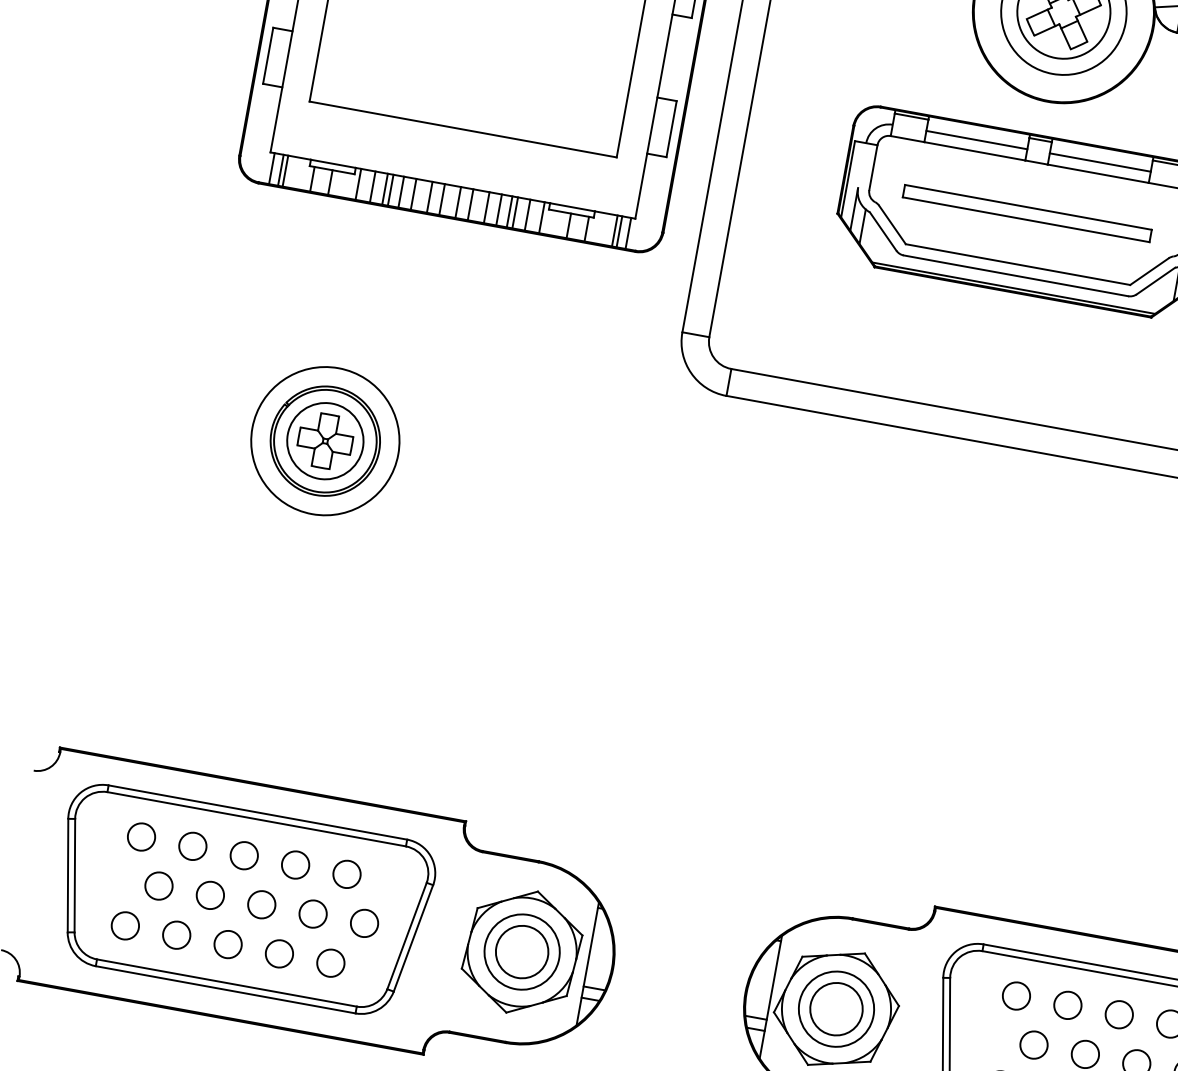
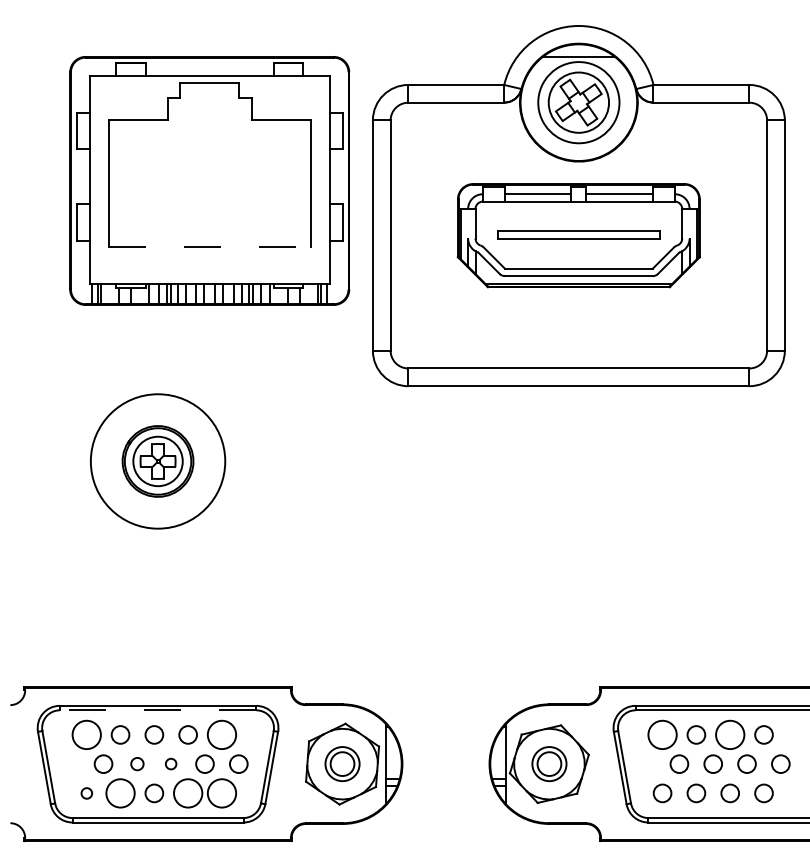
line: (464, 129) -> (210, 246), solid -> dashed
circle: (326, 441) -> (158, 461), size x1.4
line: (255, 819) -> (157, 710), solid -> dashed
circle: (141, 836) -> (86, 734), size x1.6
circle: (346, 873) -> (221, 734), size x1.6
circle: (210, 894) -> (137, 763), size x0.7
circle: (260, 903) -> (170, 763), size x0.6
circle: (124, 925) -> (86, 793), size x0.6
circle: (176, 935) -> (120, 793), size x1.6
part: (522, 951) -> (342, 763), size x0.7
circle: (279, 954) -> (188, 793), size x1.6
circle: (330, 963) -> (221, 793), size x1.6
circle: (1016, 995) -> (662, 734), size x1.6
part: (836, 1008) -> (549, 763), size x0.7
circle: (1119, 1014) -> (730, 734), size x1.6

